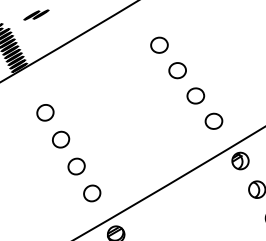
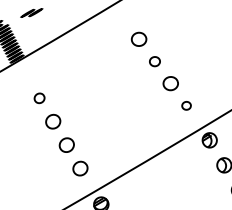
part: (177, 70) -> (154, 61), size x0.7
part: (45, 113) -> (39, 98), size x0.7
part: (213, 121) -> (186, 105), size x0.6

